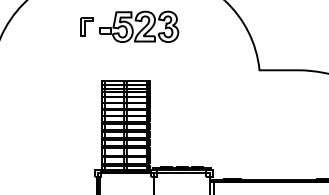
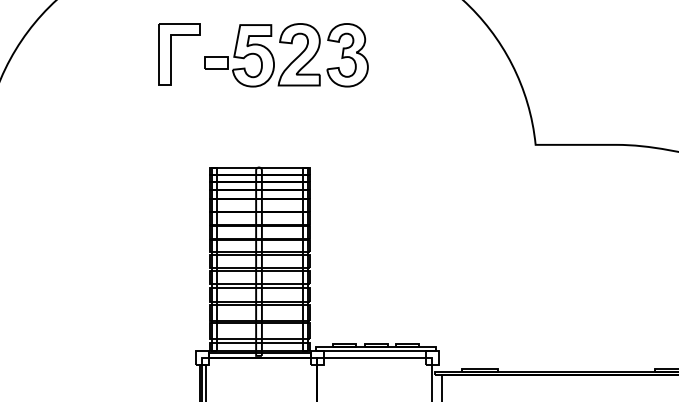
part: (86, 26) -> (178, 54), size x1.67

